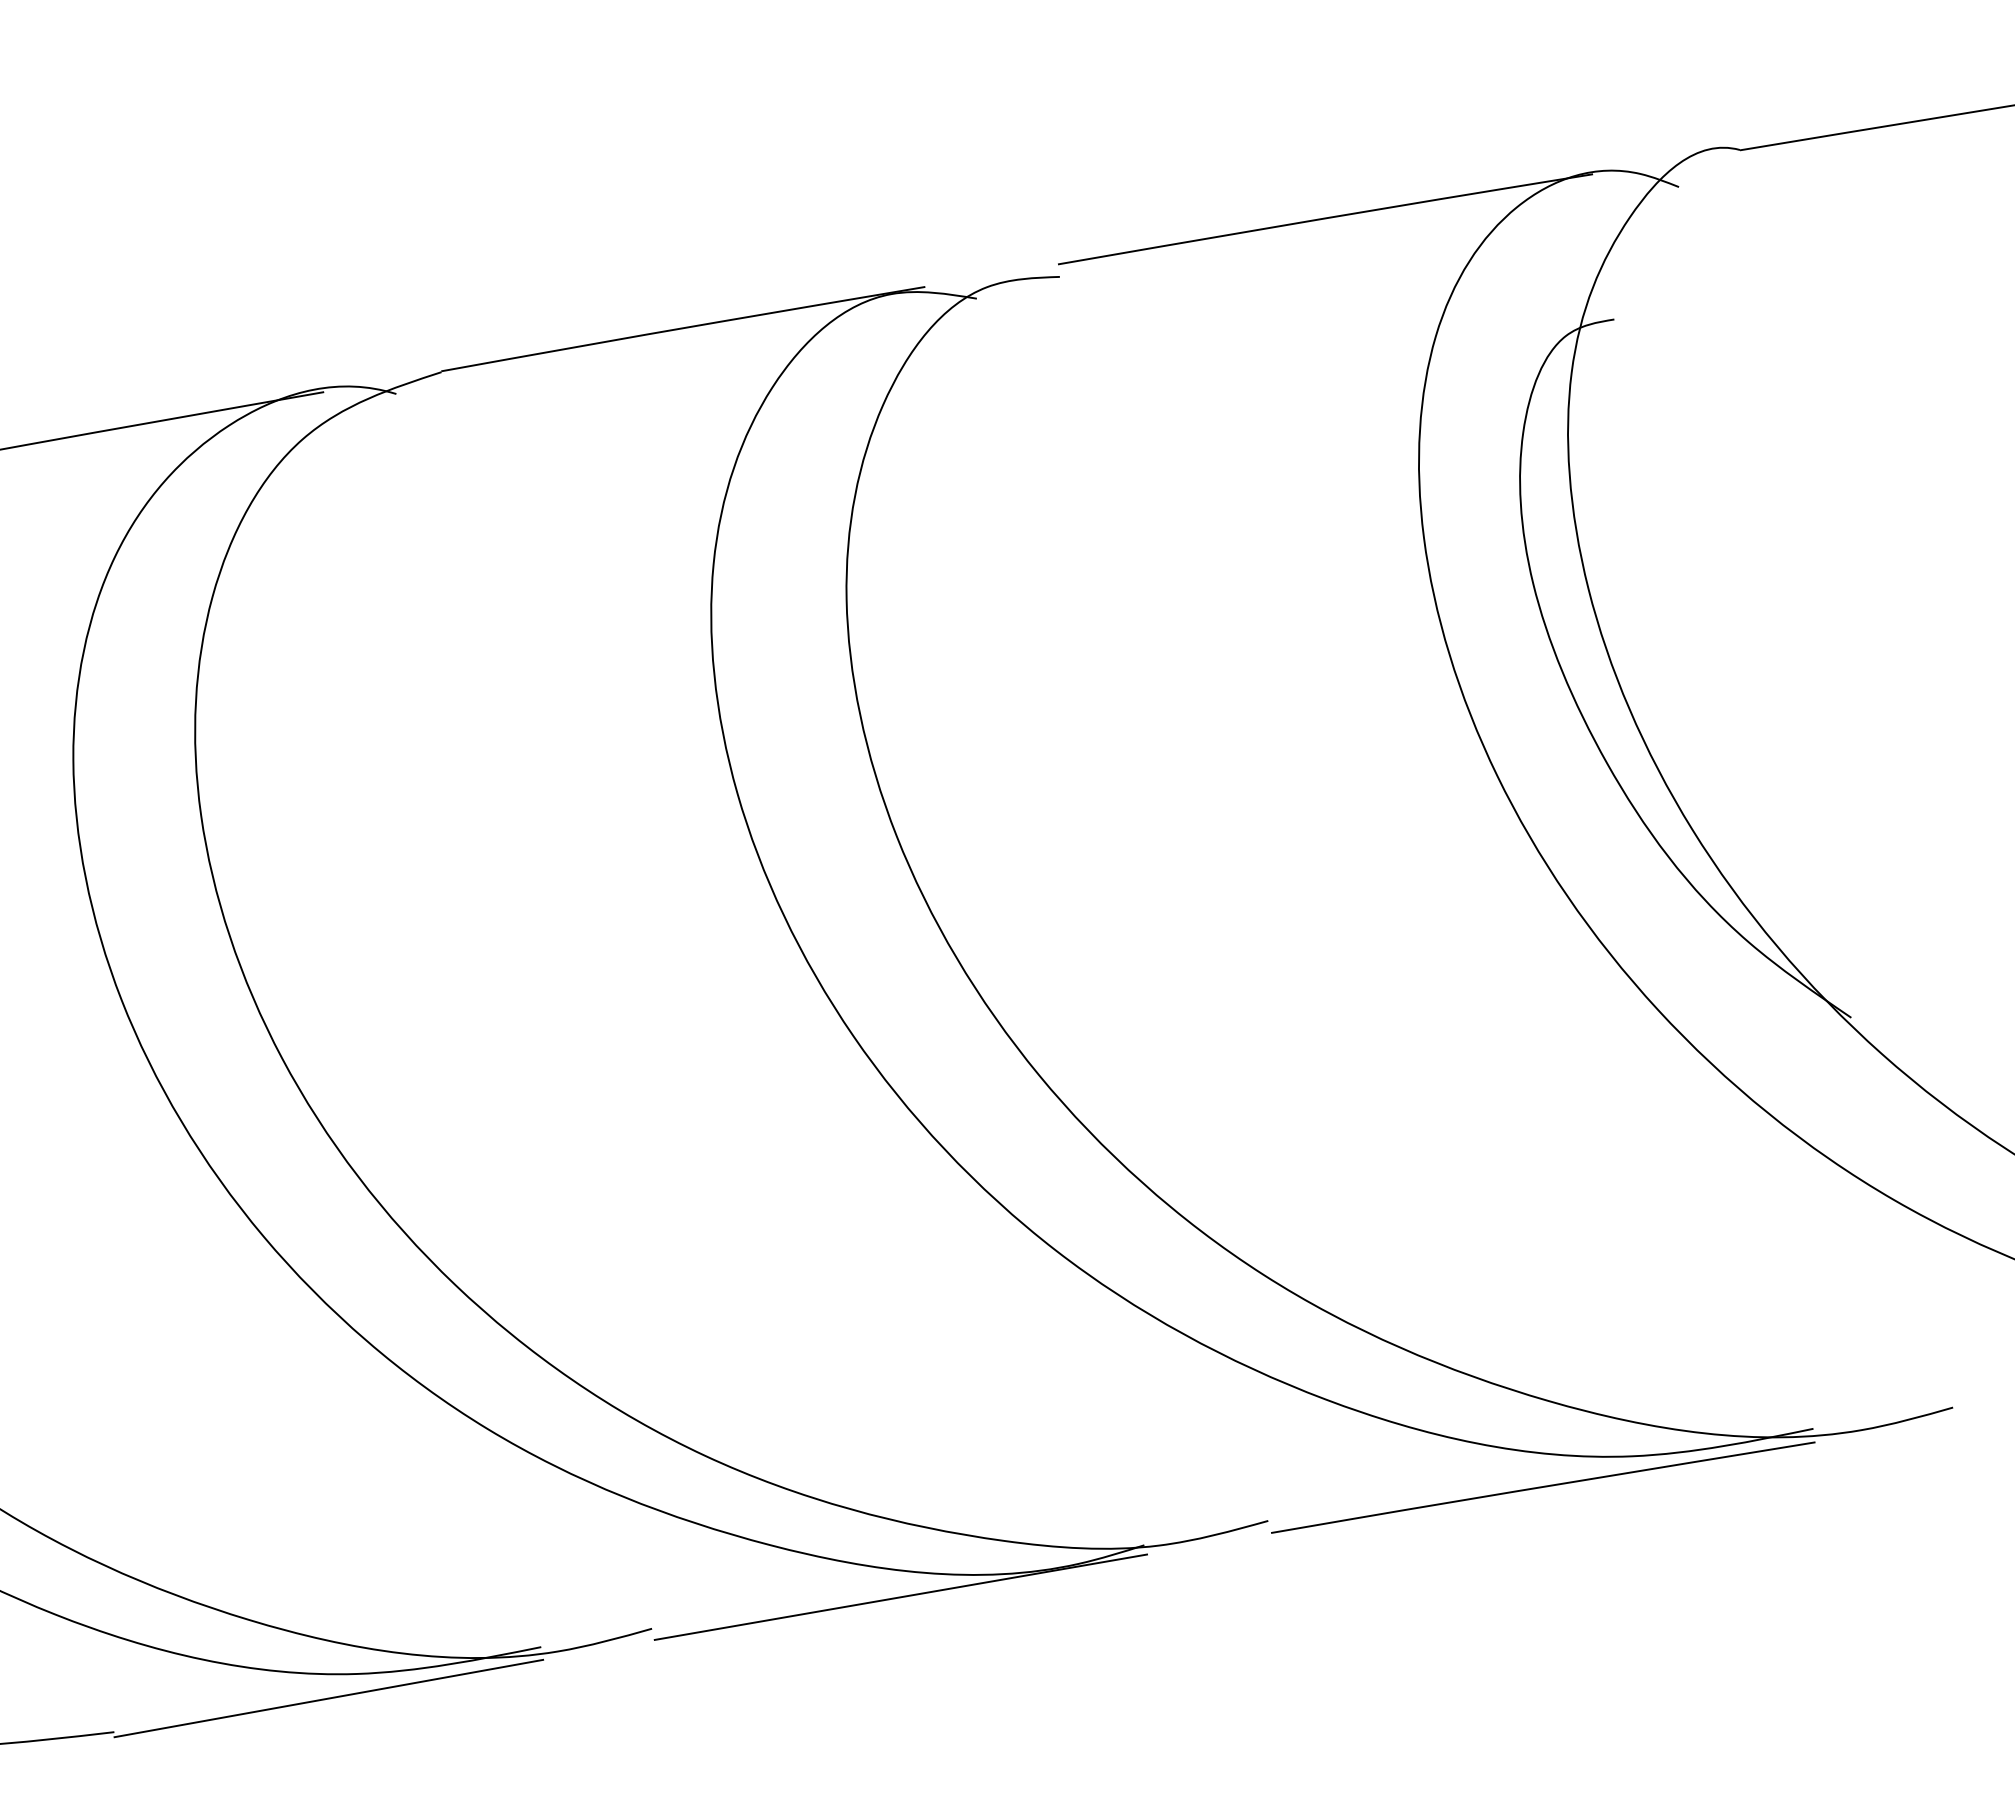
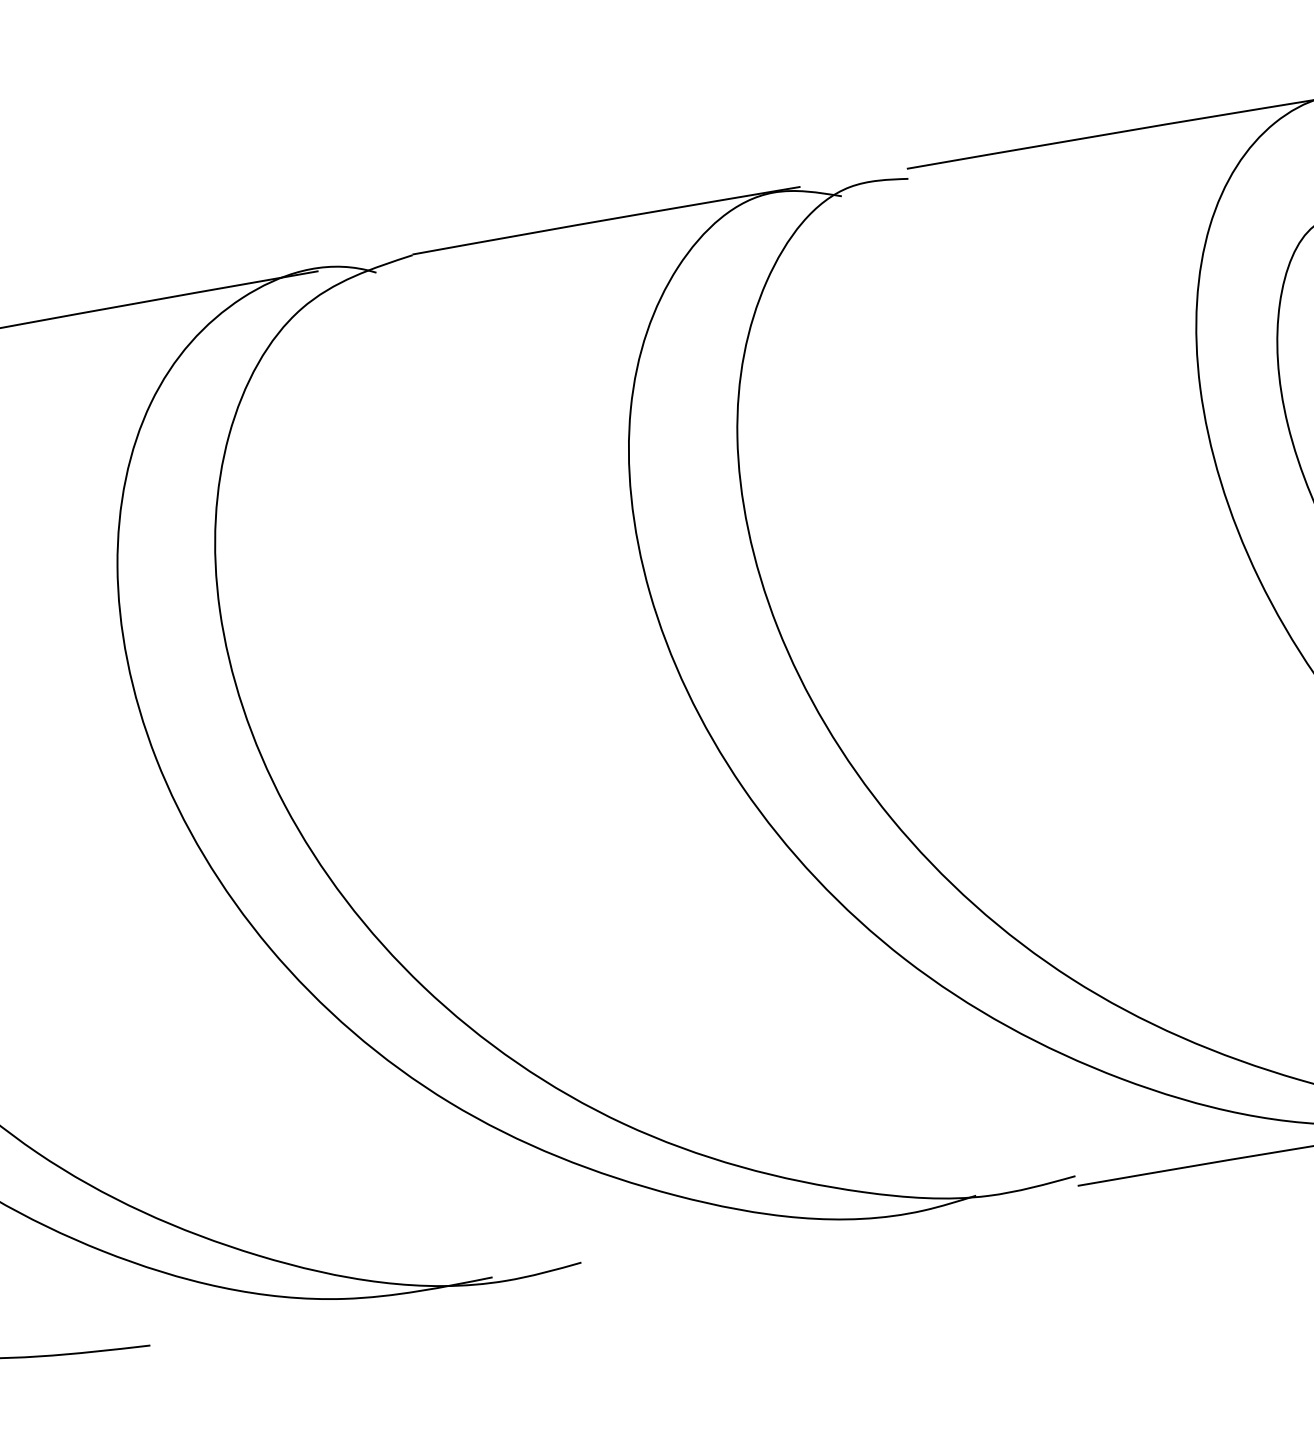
line: (900, 1596) -> (780, 1236), removed
line: (328, 1698) -> (322, 1318), removed

